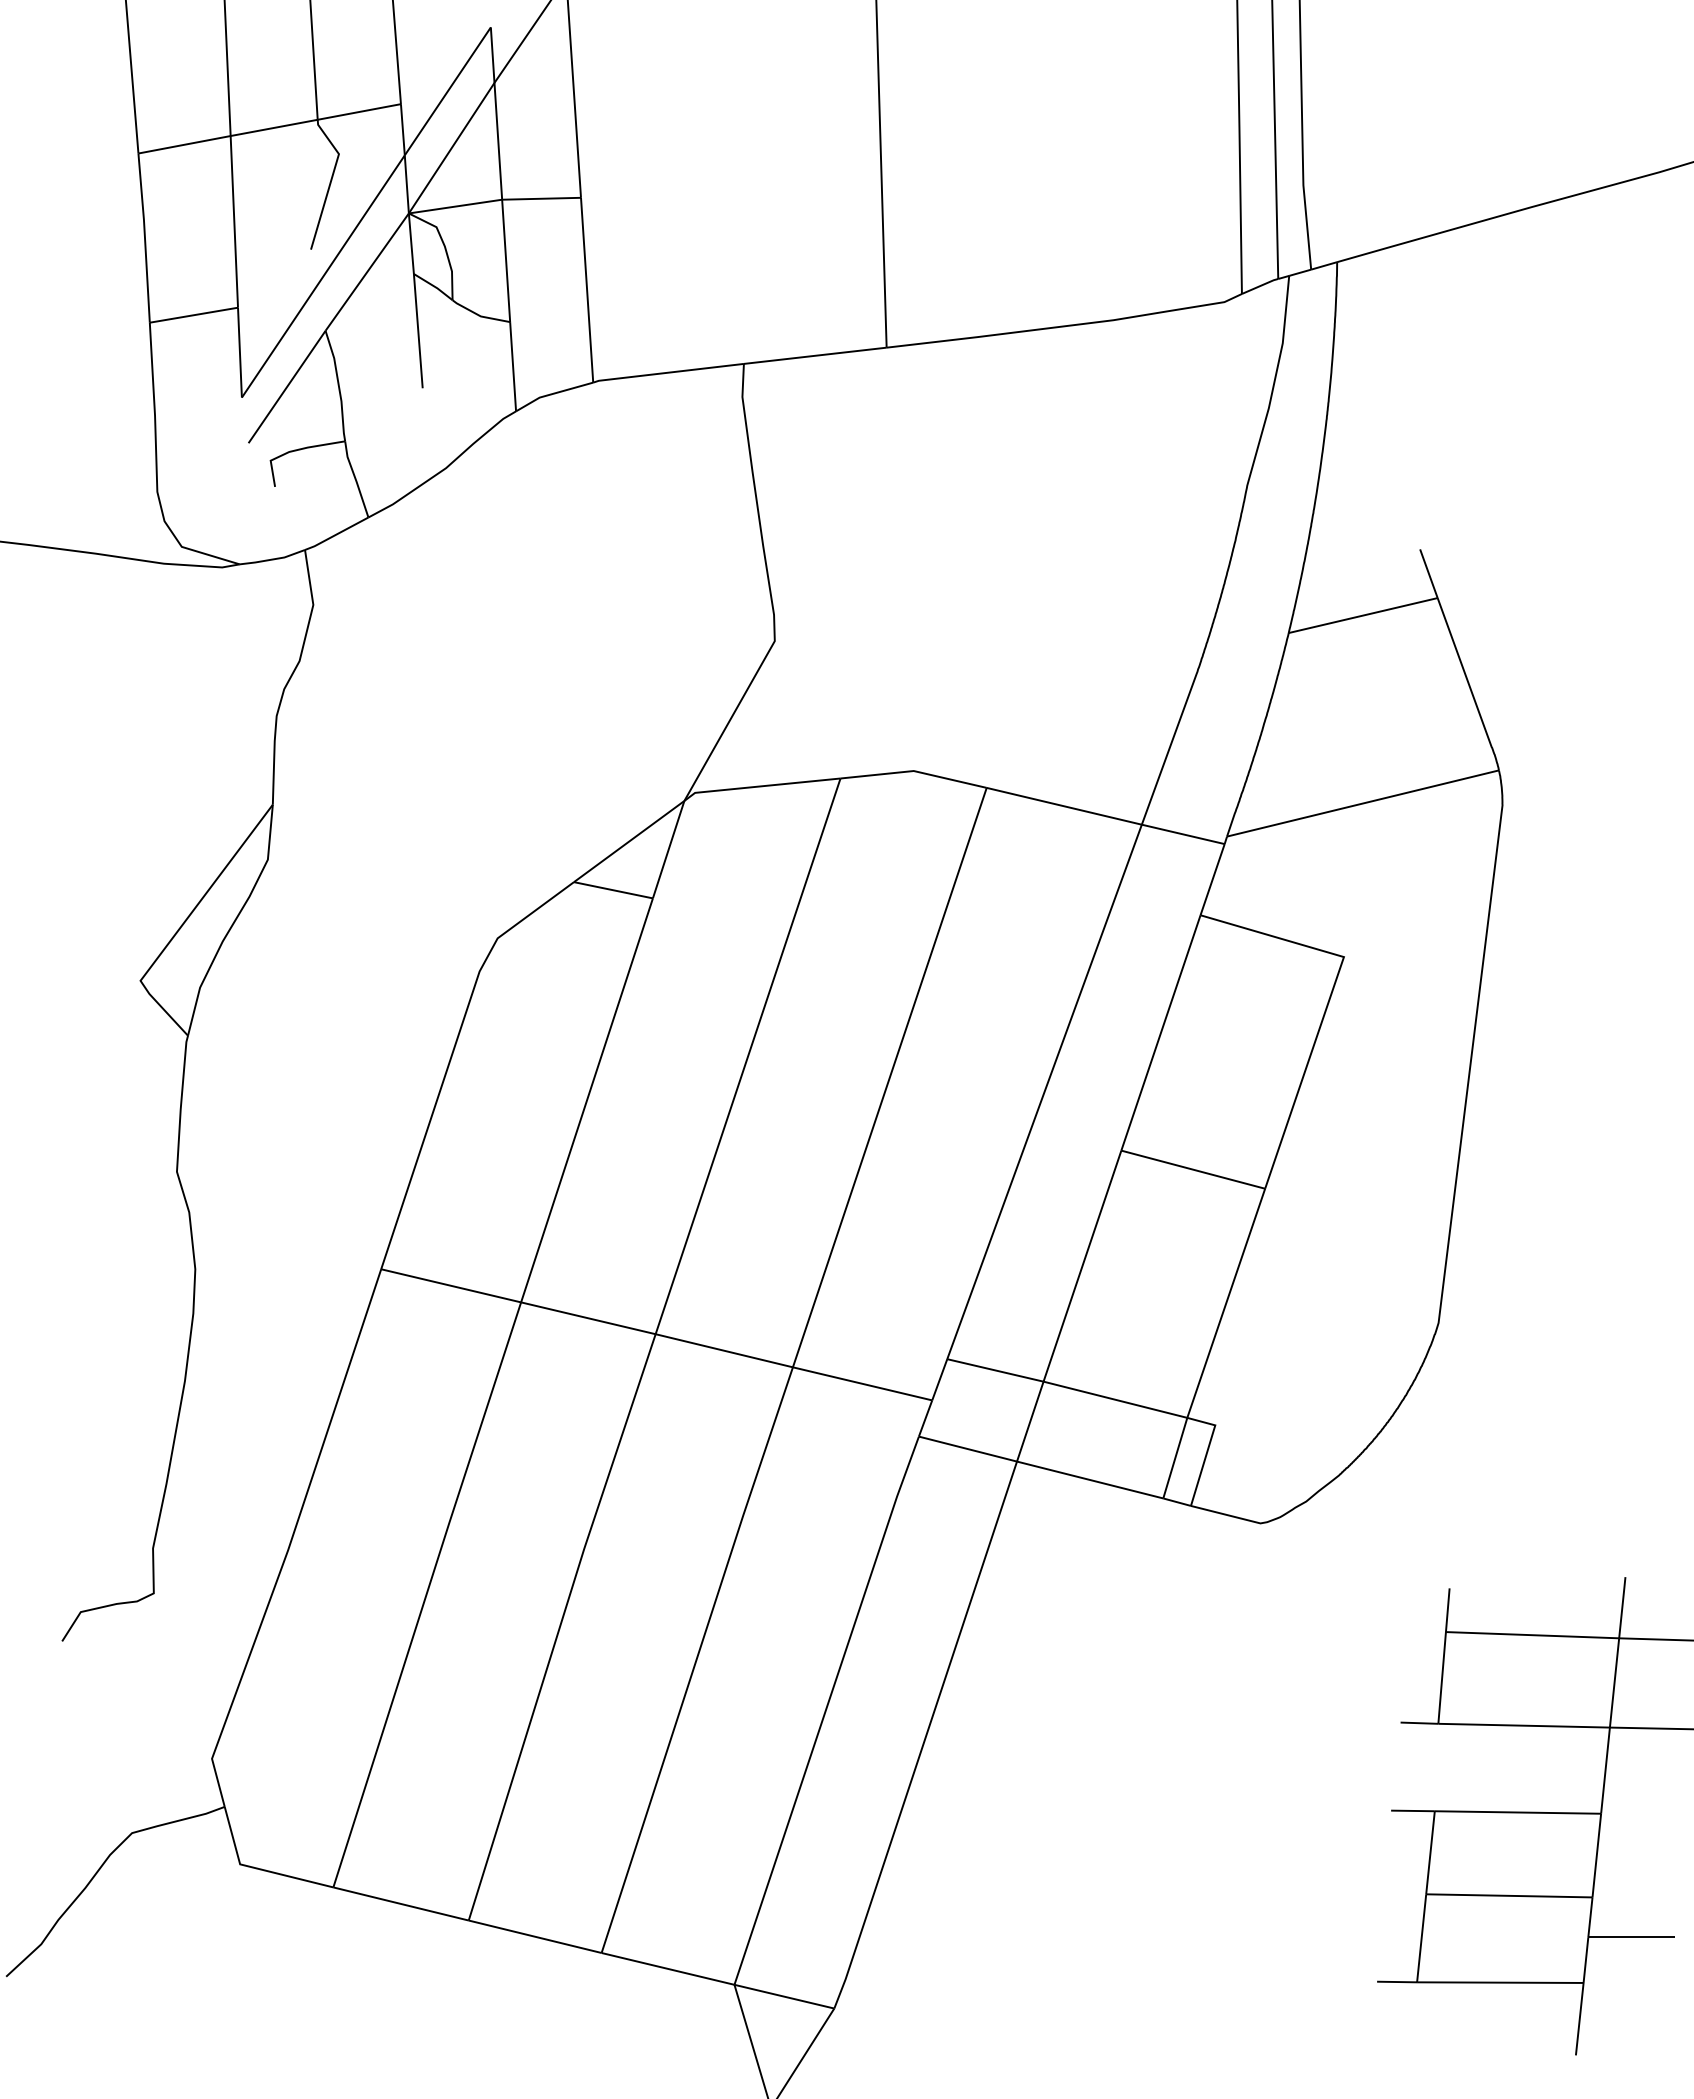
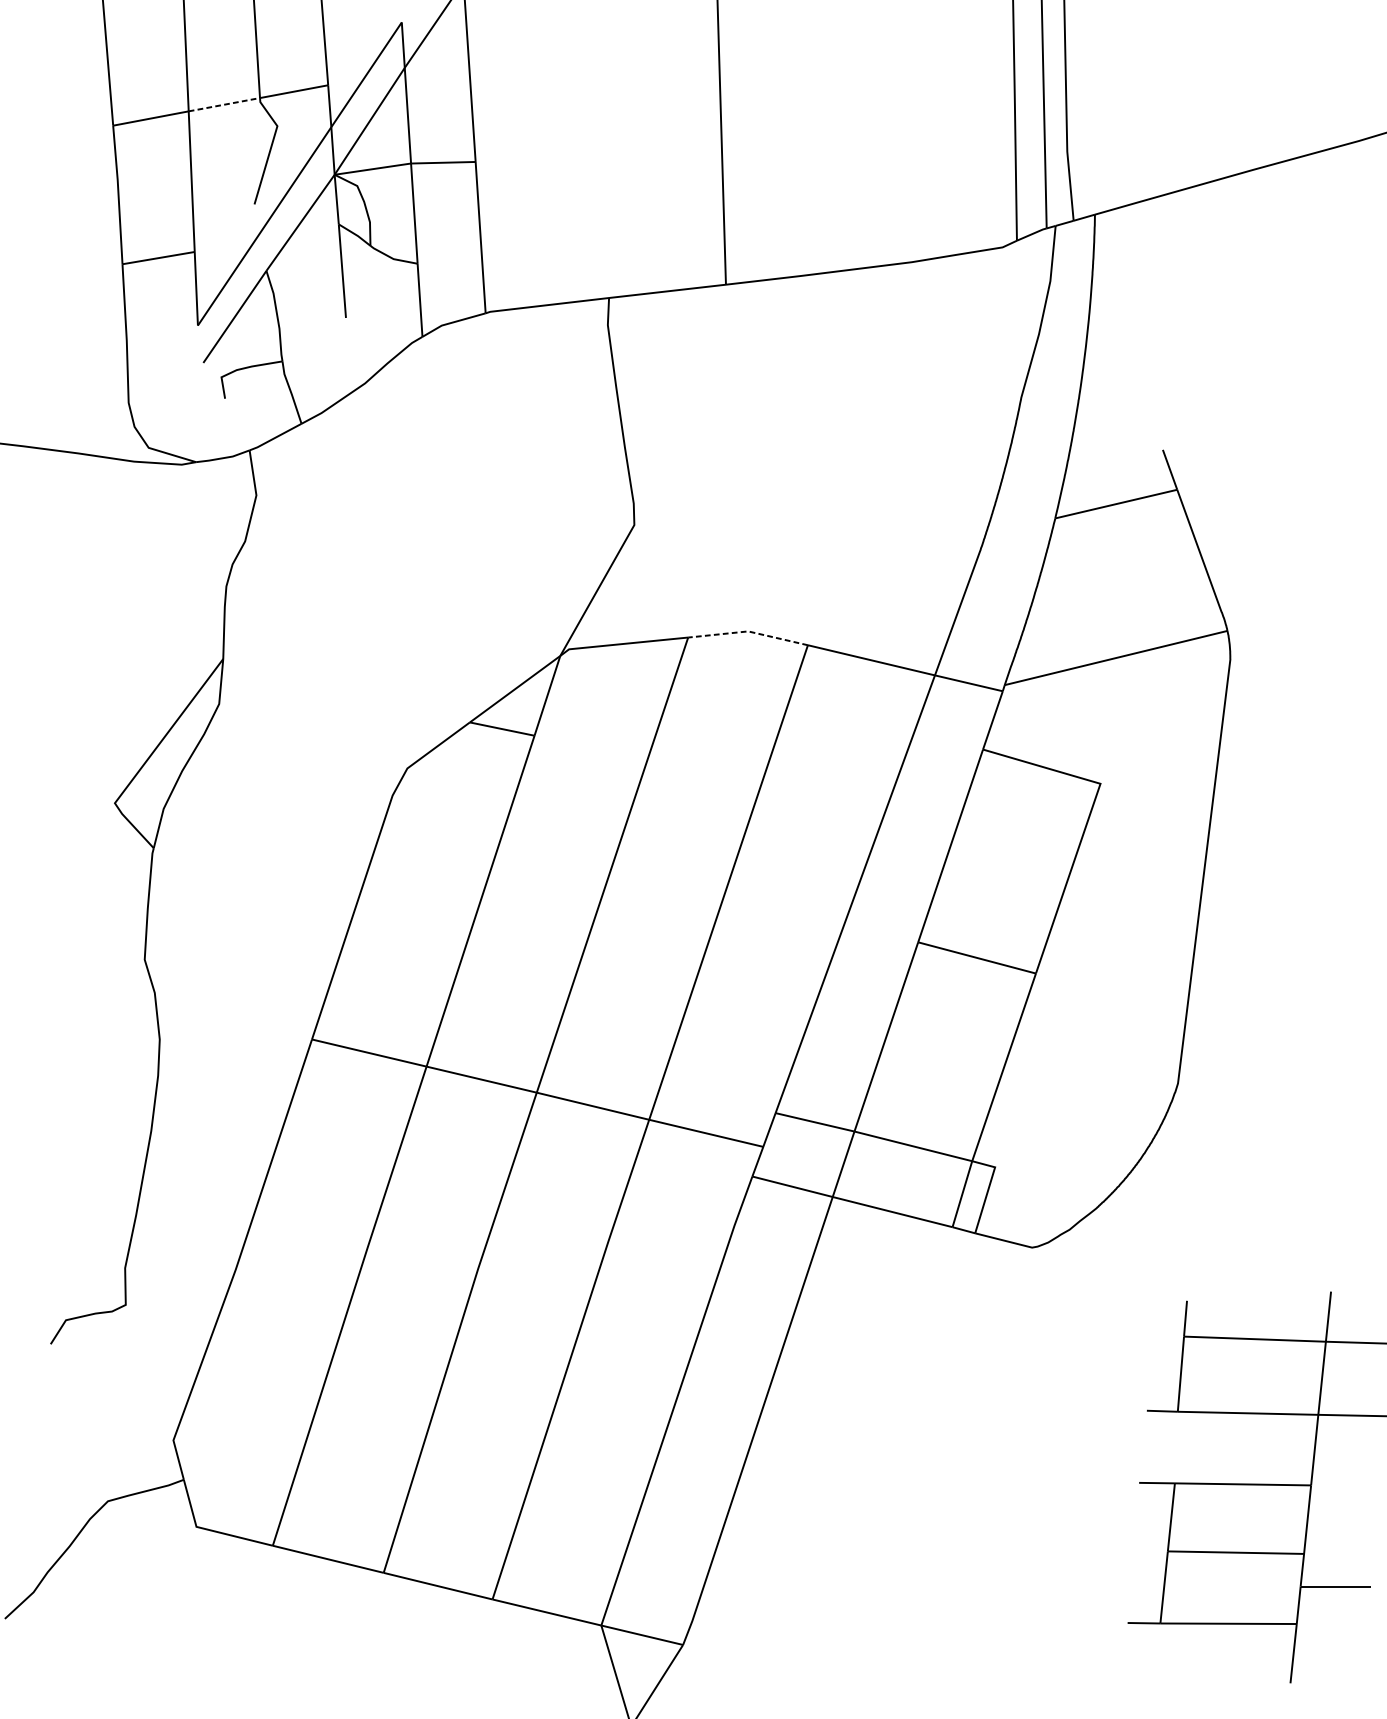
line: (274, 127) -> (224, 104), solid -> dashed
line: (913, 771) -> (747, 631), solid -> dashed

